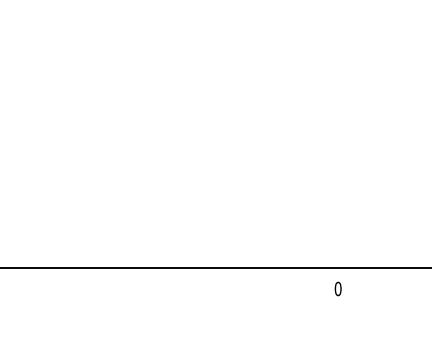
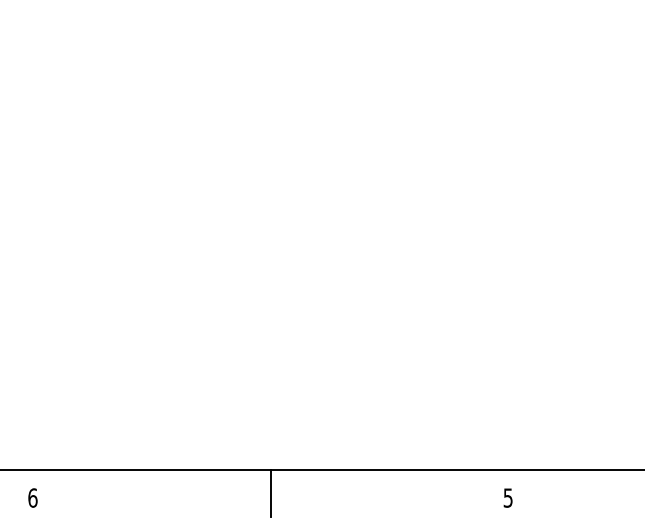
line: (161, 285) -> (270, 493), added
text: (337, 288) -> (507, 497), 0 -> 5

